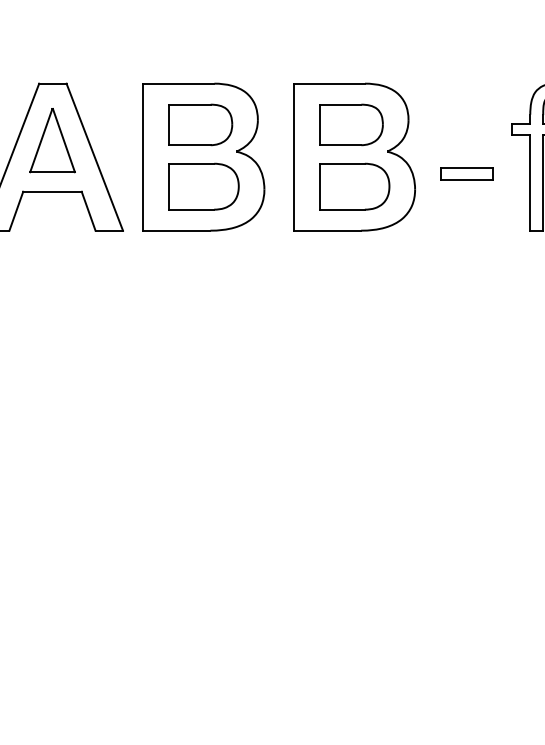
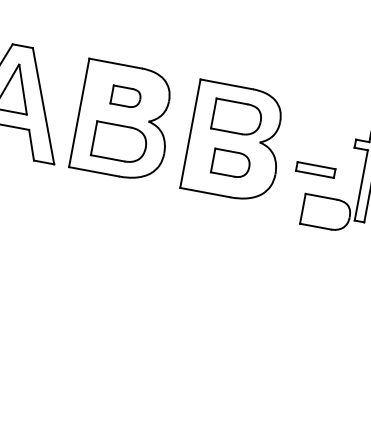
part: (200, 124) -> (126, 96), size x0.6
part: (354, 186) -> (231, 163), size x0.7
part: (491, 227) -> (326, 212), added

